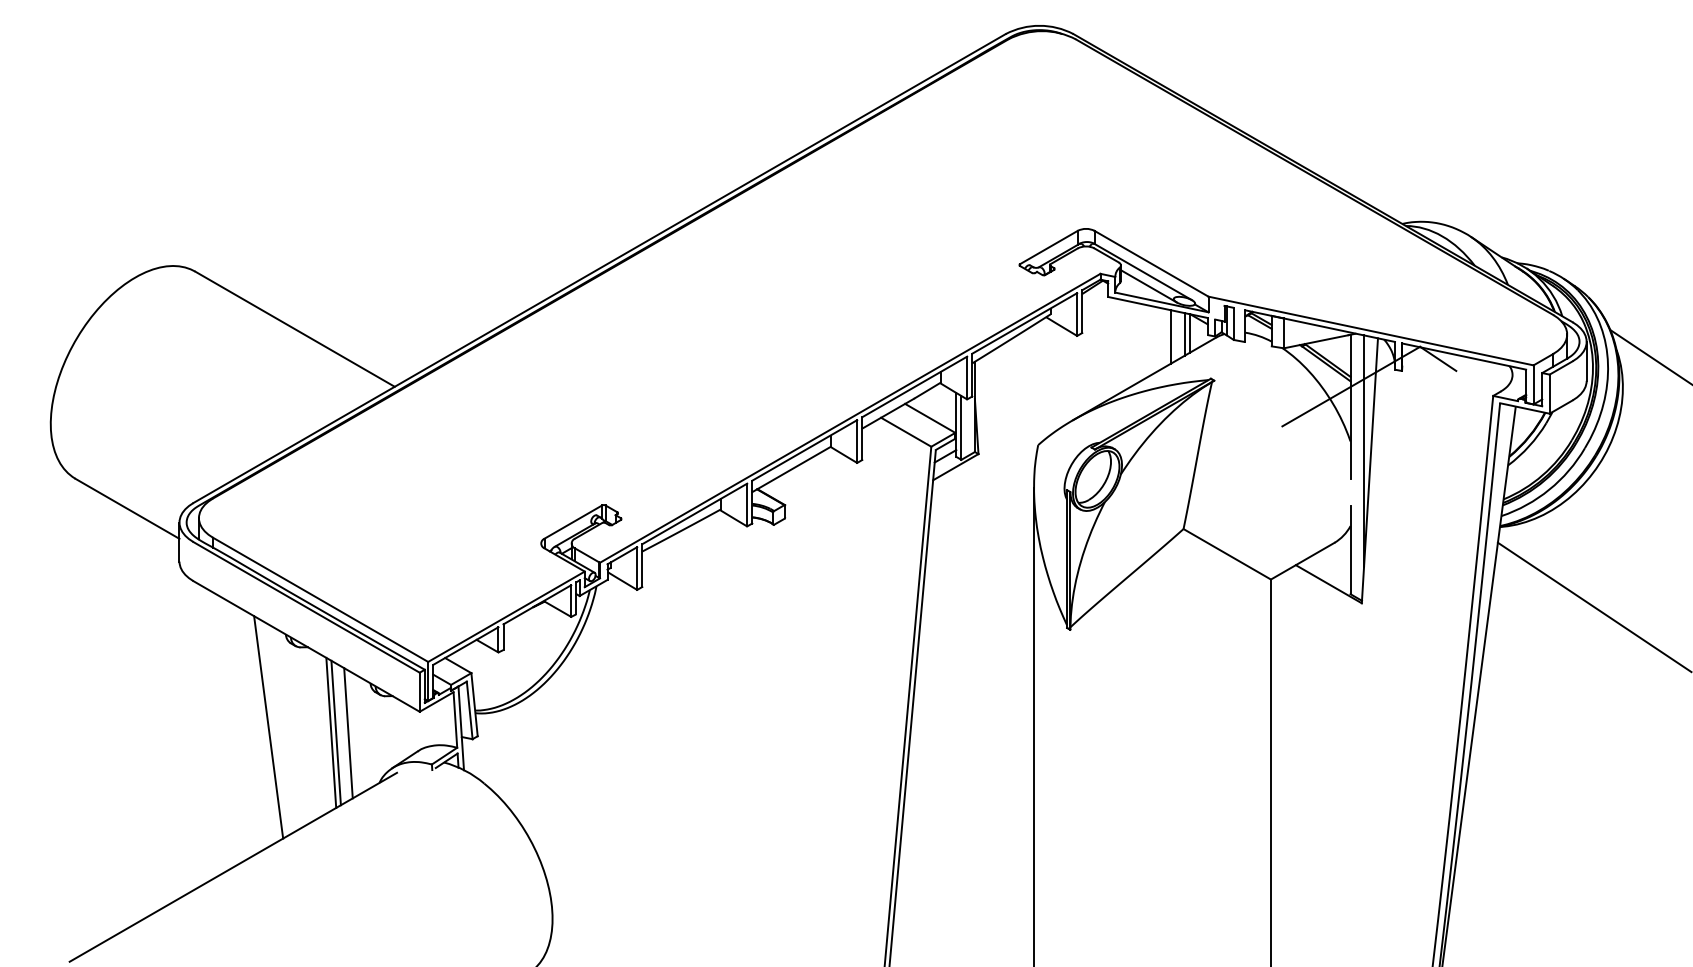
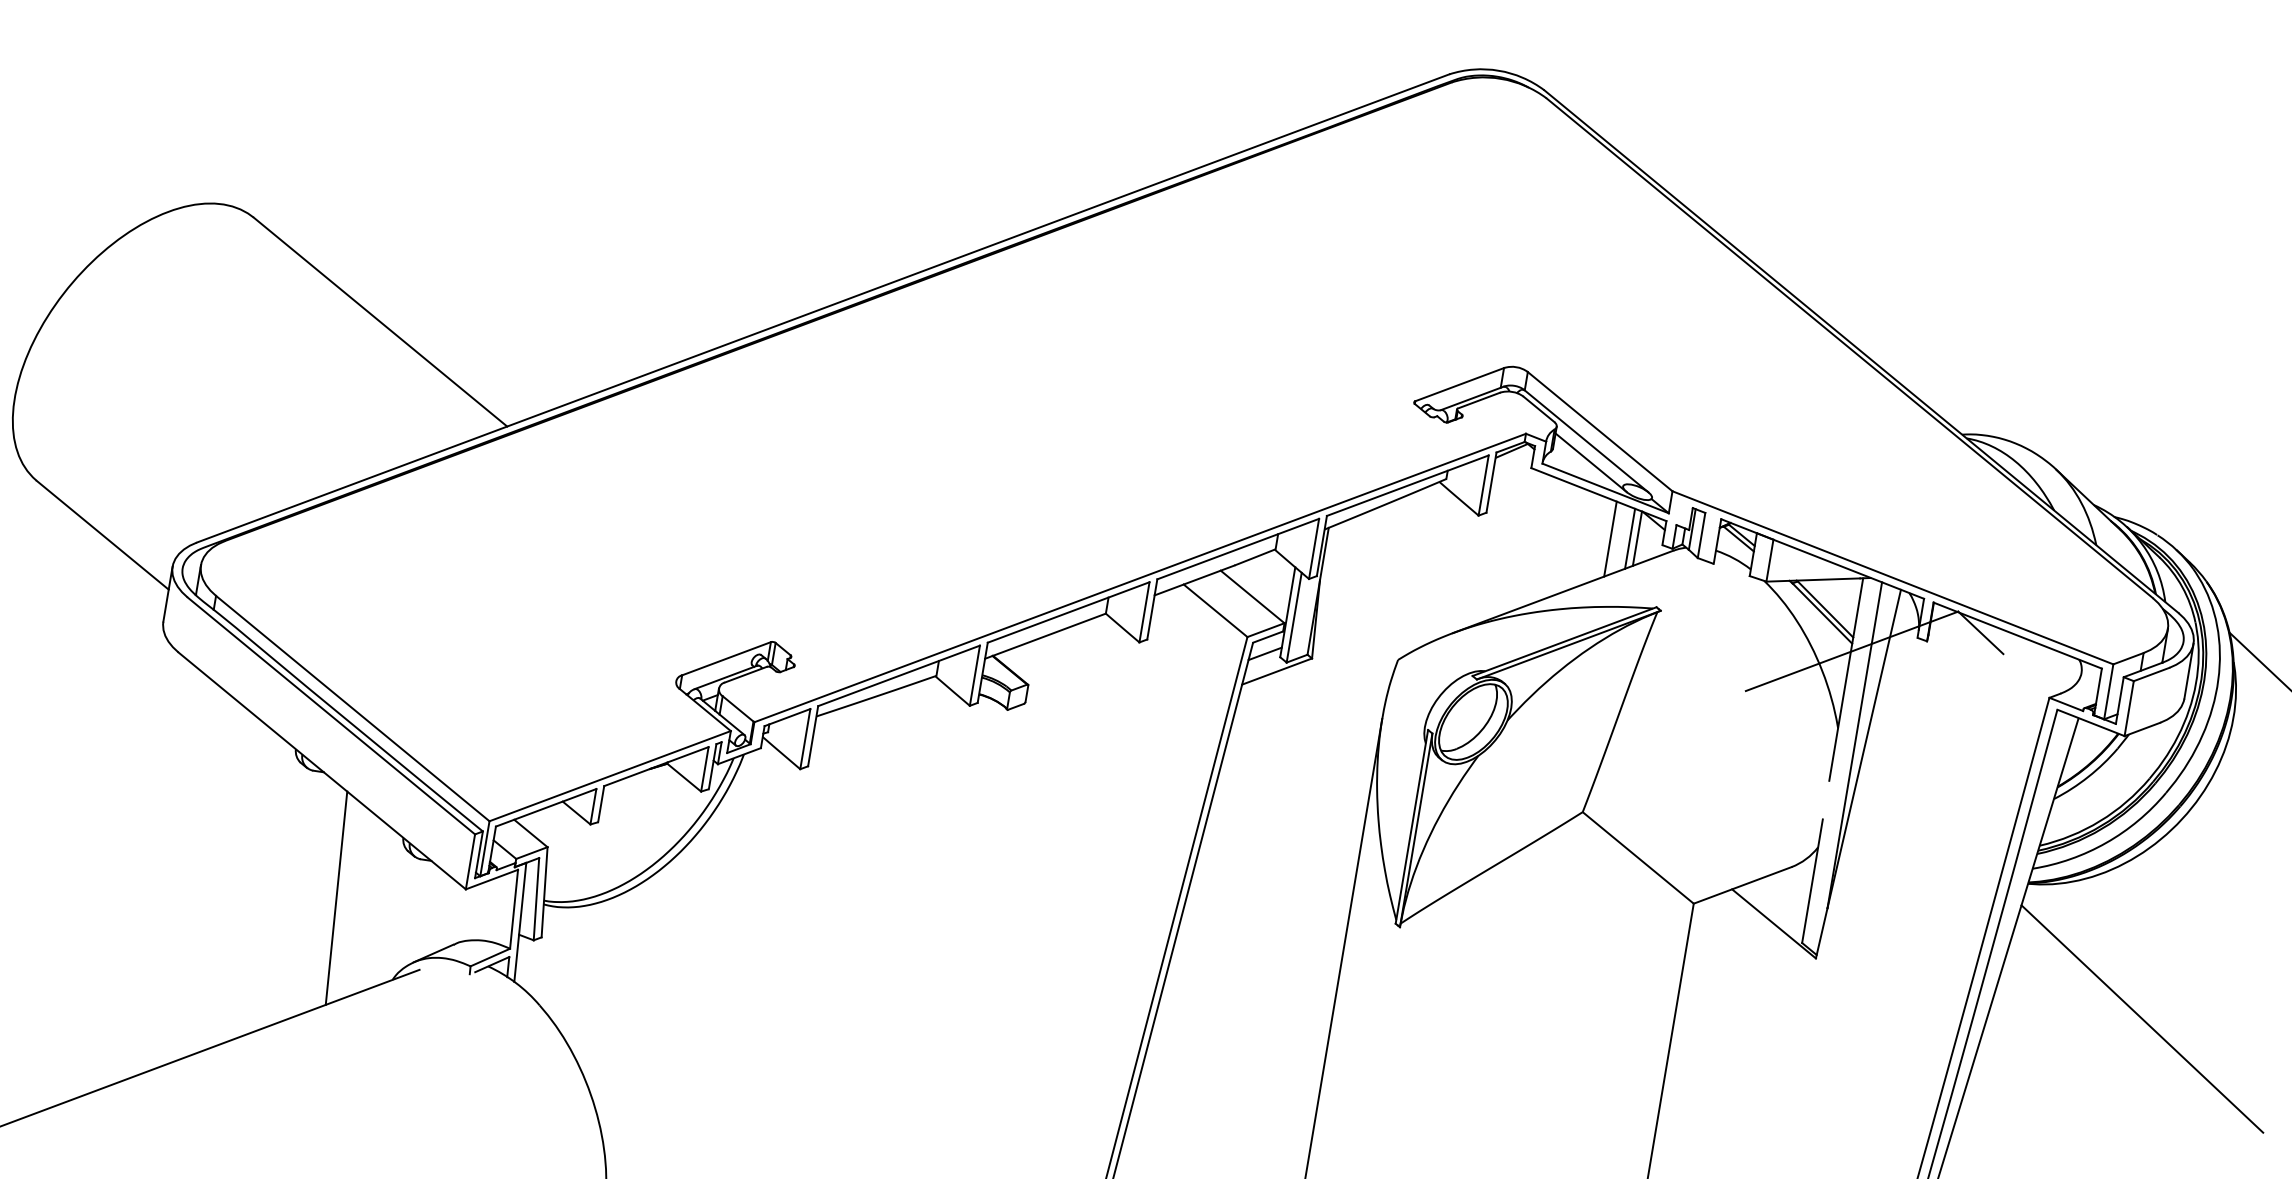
line: (268, 727) -> (249, 875), removed
line: (335, 732) -> (342, 898), removed
line: (348, 733) -> (360, 903), removed

